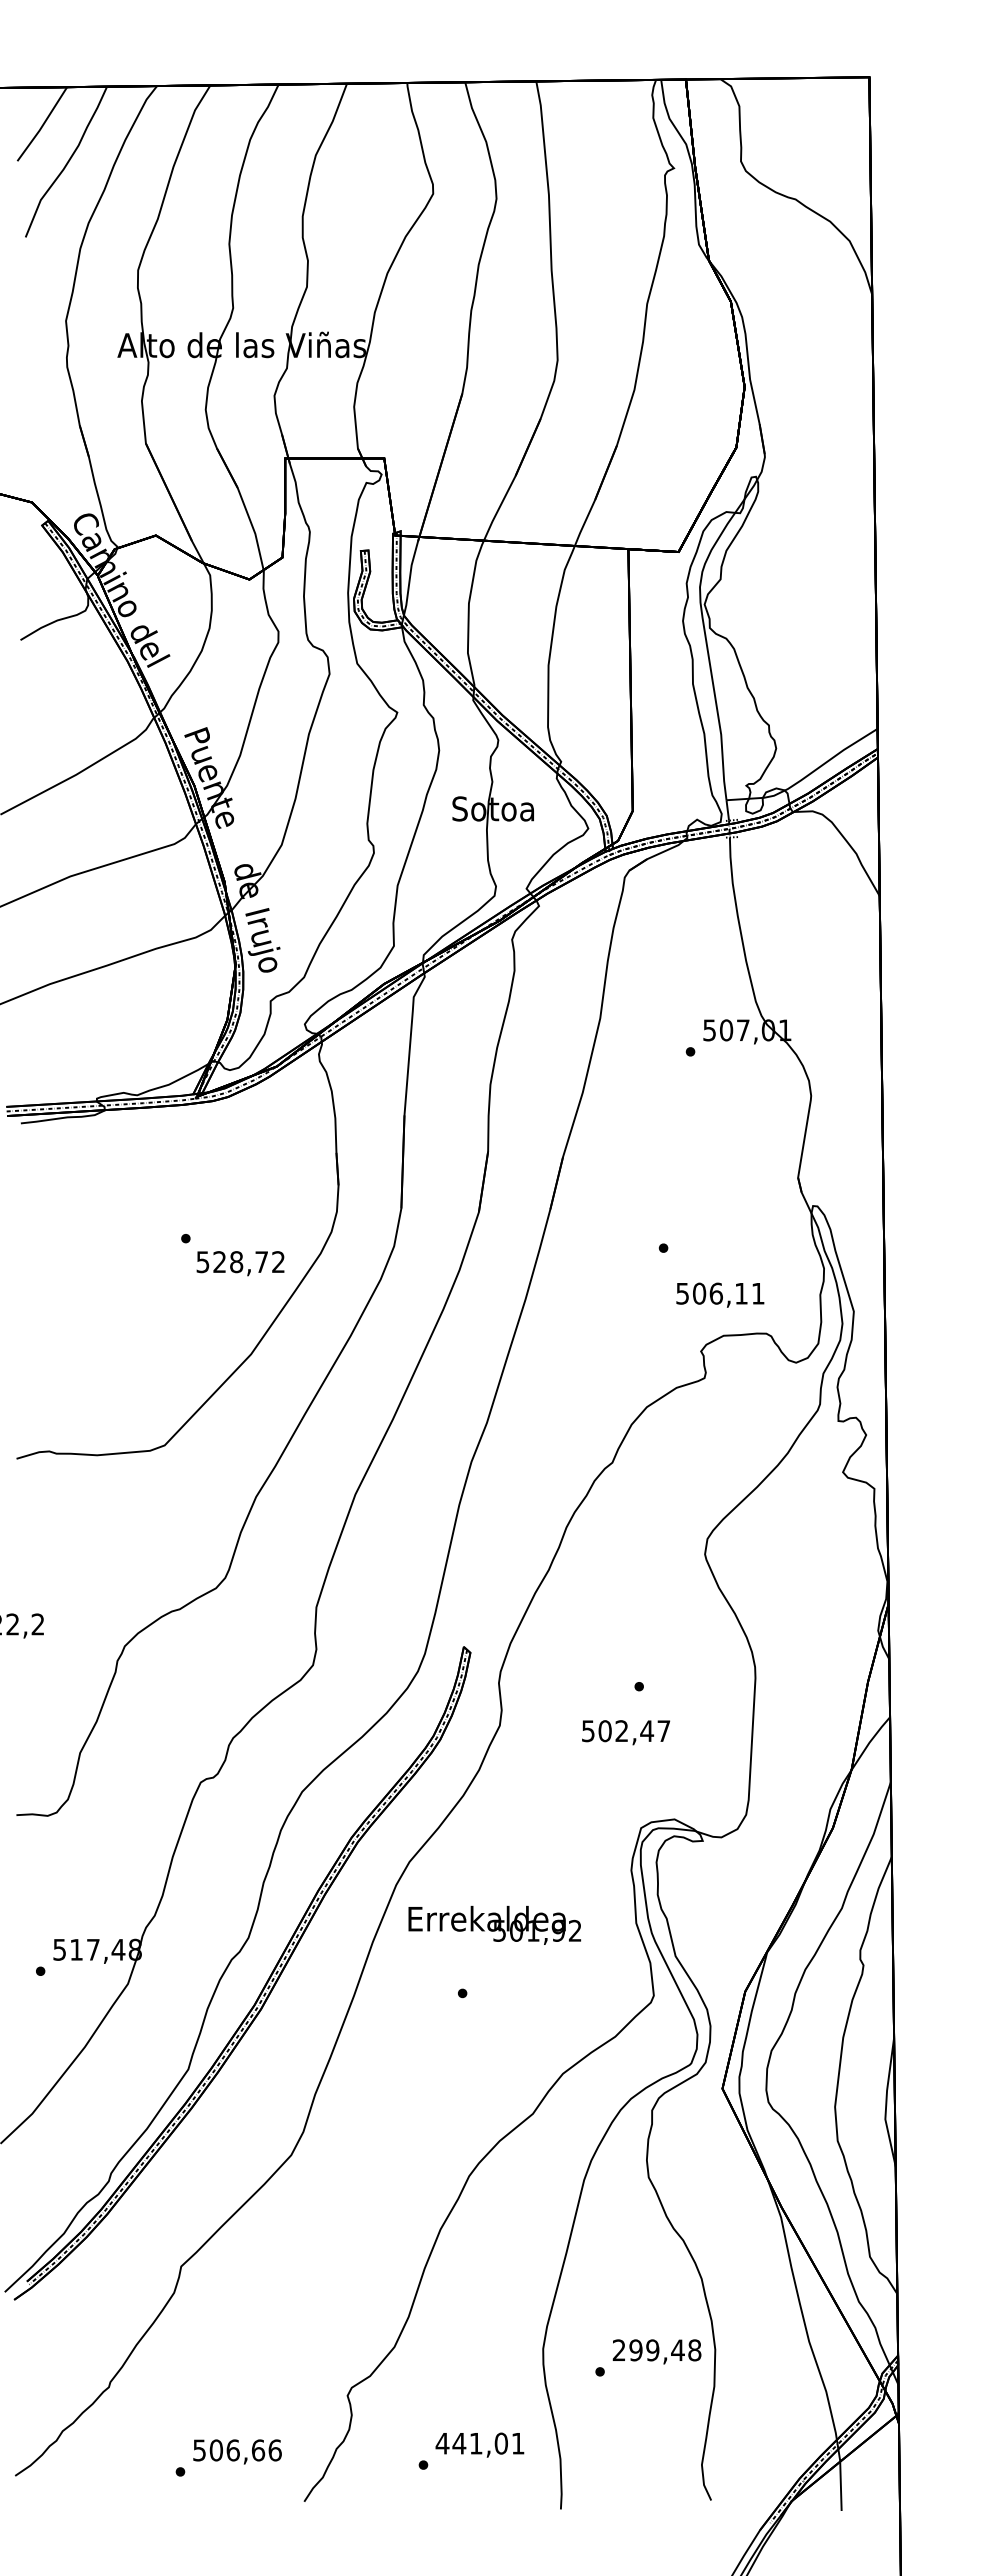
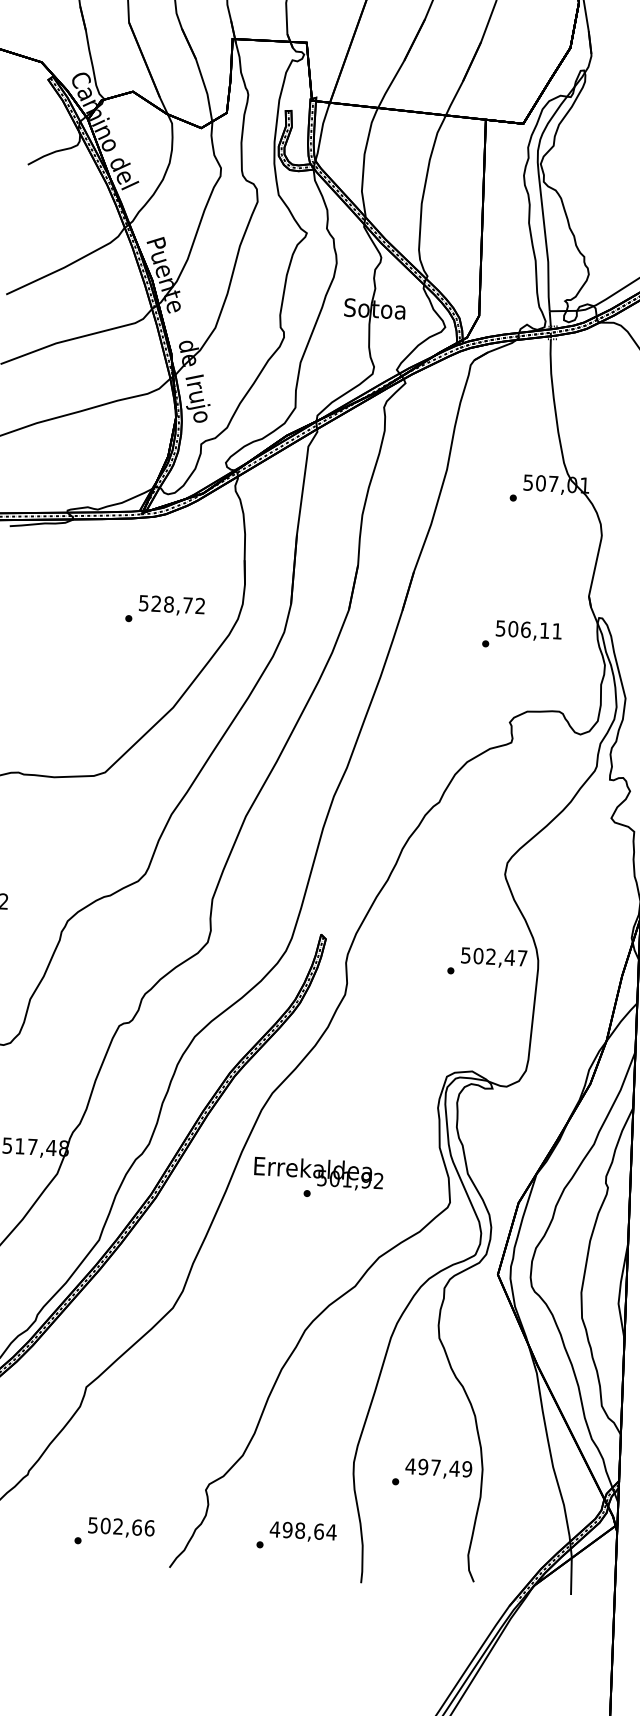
text: (240, 1263) -> (171, 605), moved
text: (720, 1294) -> (529, 630), moved
text: (626, 1732) -> (494, 957), moved
text: (494, 1924) -> (318, 1173), moved
text: (656, 2350) -> (438, 1467), 299,48 -> 497,49
text: (488, 2443) -> (309, 1531), 441,01 -> 498,64
text: (232, 2450) -> (117, 1526), 506,66 -> 502,66

